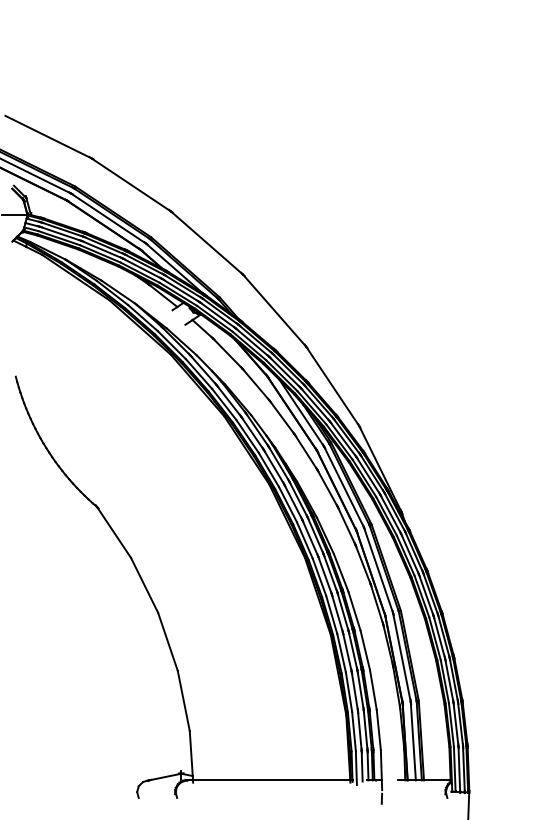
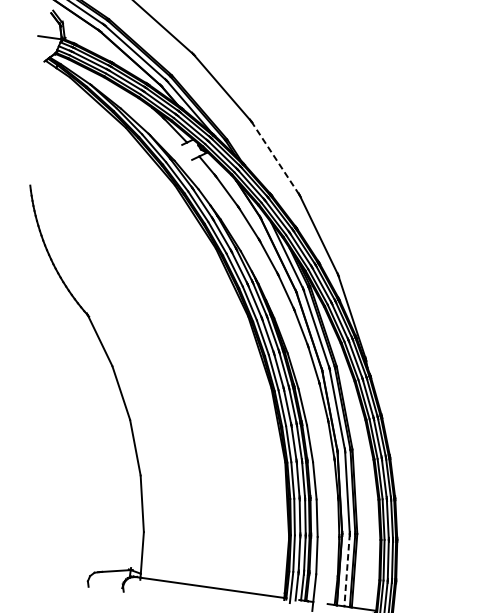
line: (274, 310) -> (275, 158), solid -> dashed
line: (413, 741) -> (347, 570), solid -> dashed

